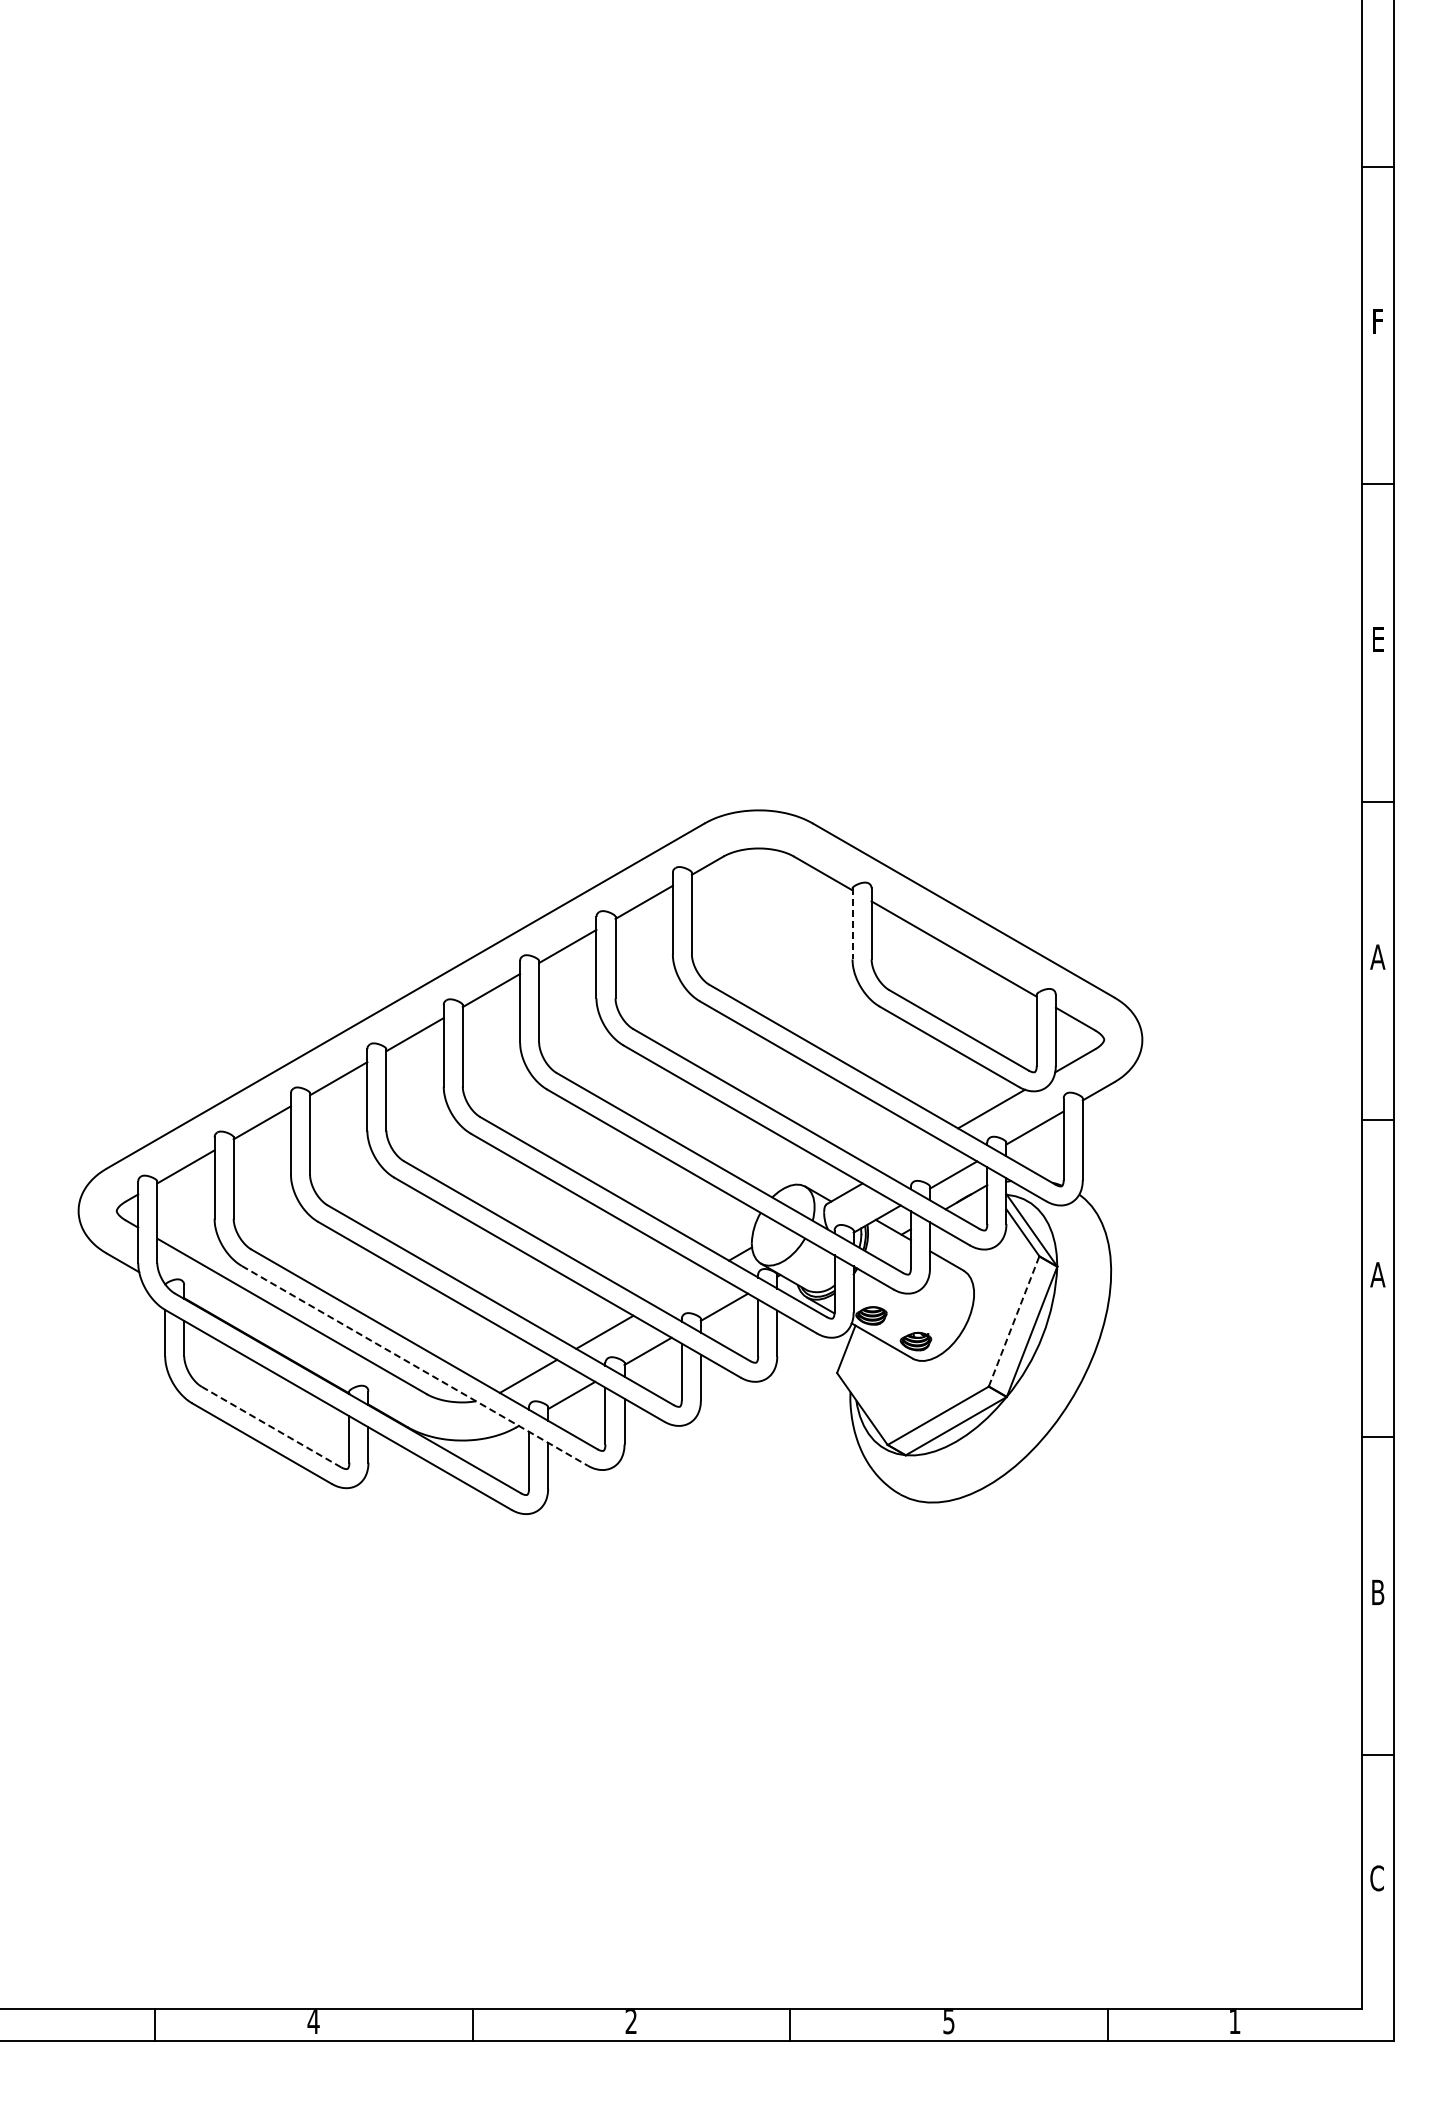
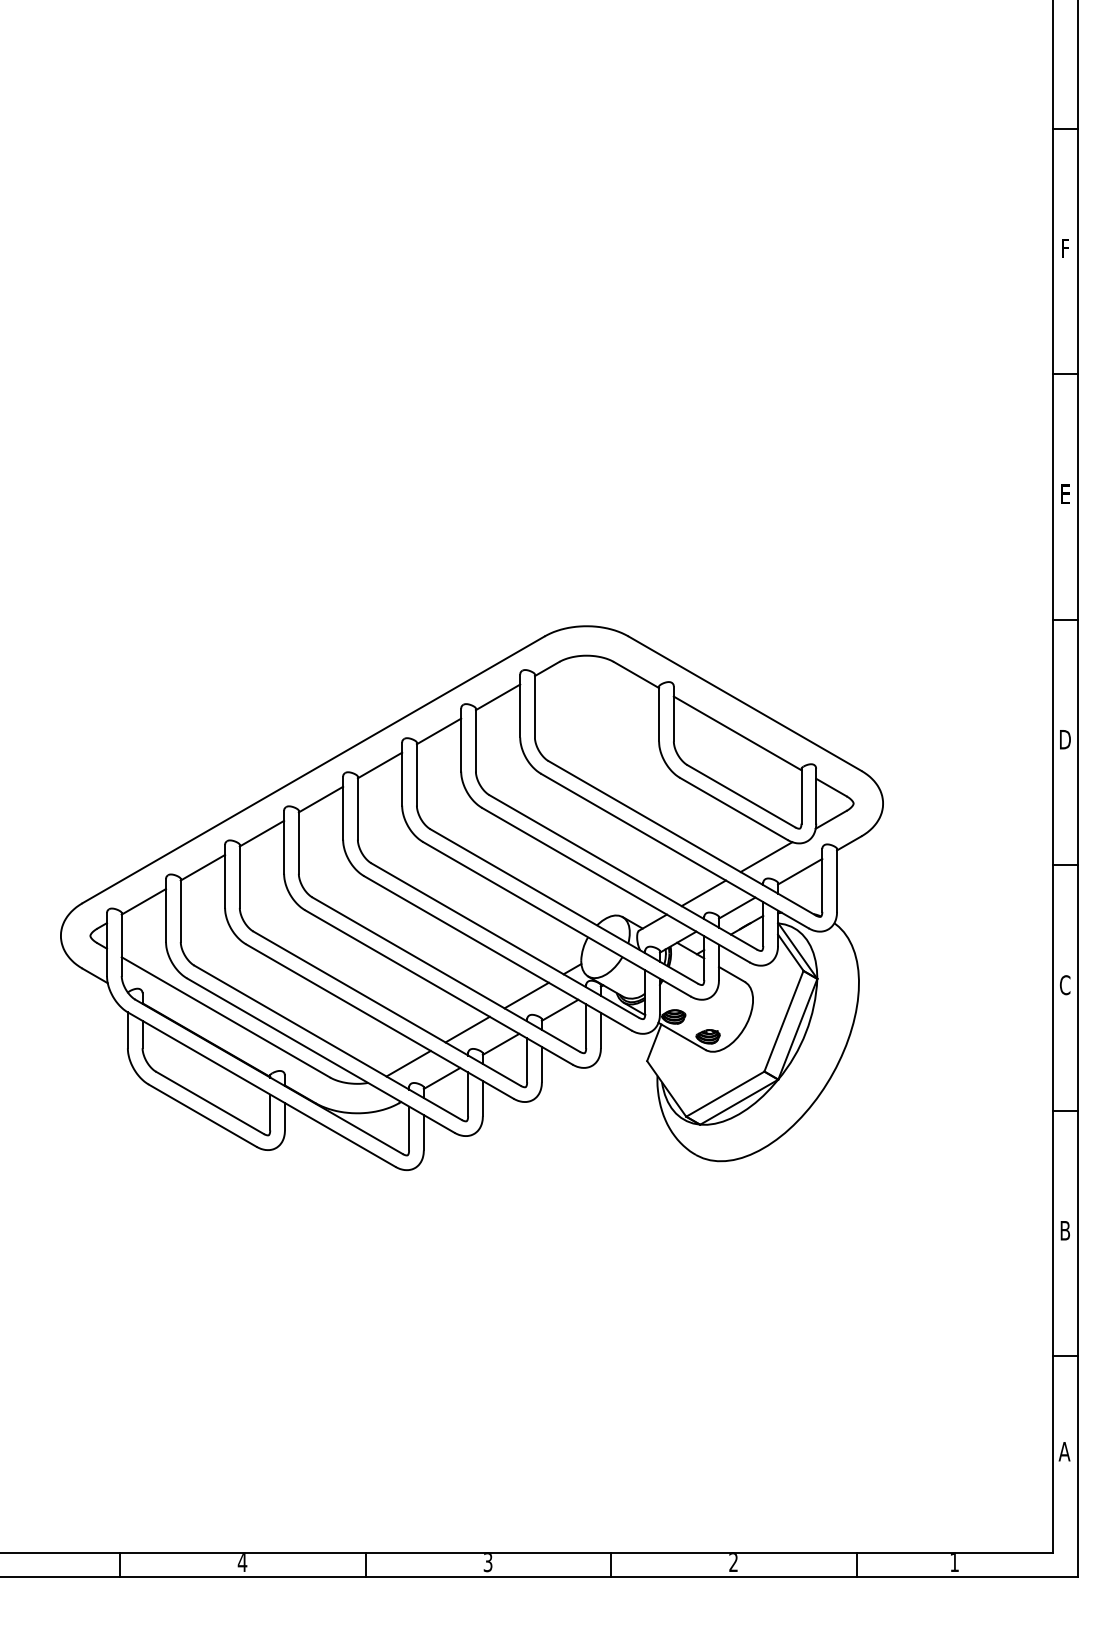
line: (852, 923) -> (659, 713), dashed -> solid
text: (1377, 956) -> (1064, 739), A -> D
line: (910, 1155) -> (703, 892), added
text: (1377, 1274) -> (1064, 984), A -> C
line: (680, 1287) -> (526, 995), added
line: (1014, 1321) -> (784, 1021), dashed -> solid
line: (414, 1365) -> (320, 1055), dashed -> solid
line: (271, 1426) -> (210, 1102), dashed -> solid
text: (1376, 1878) -> (1064, 1451), C -> A
text: (630, 2022) -> (487, 1563), 2 -> 3
text: (948, 2022) -> (733, 1563), 5 -> 2

